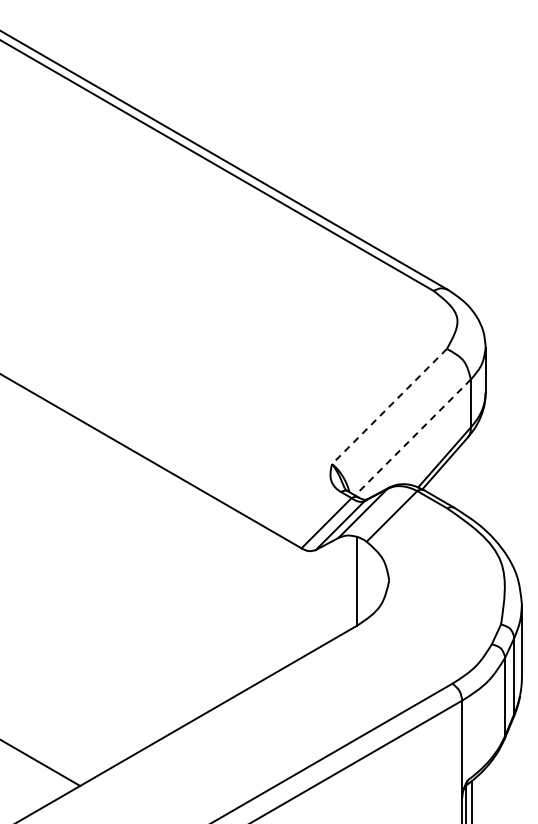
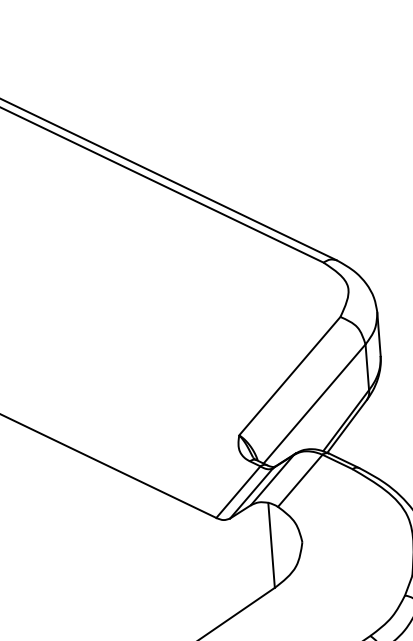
line: (389, 406) -> (289, 376), dashed -> solid
line: (413, 437) -> (315, 403), dashed -> solid

